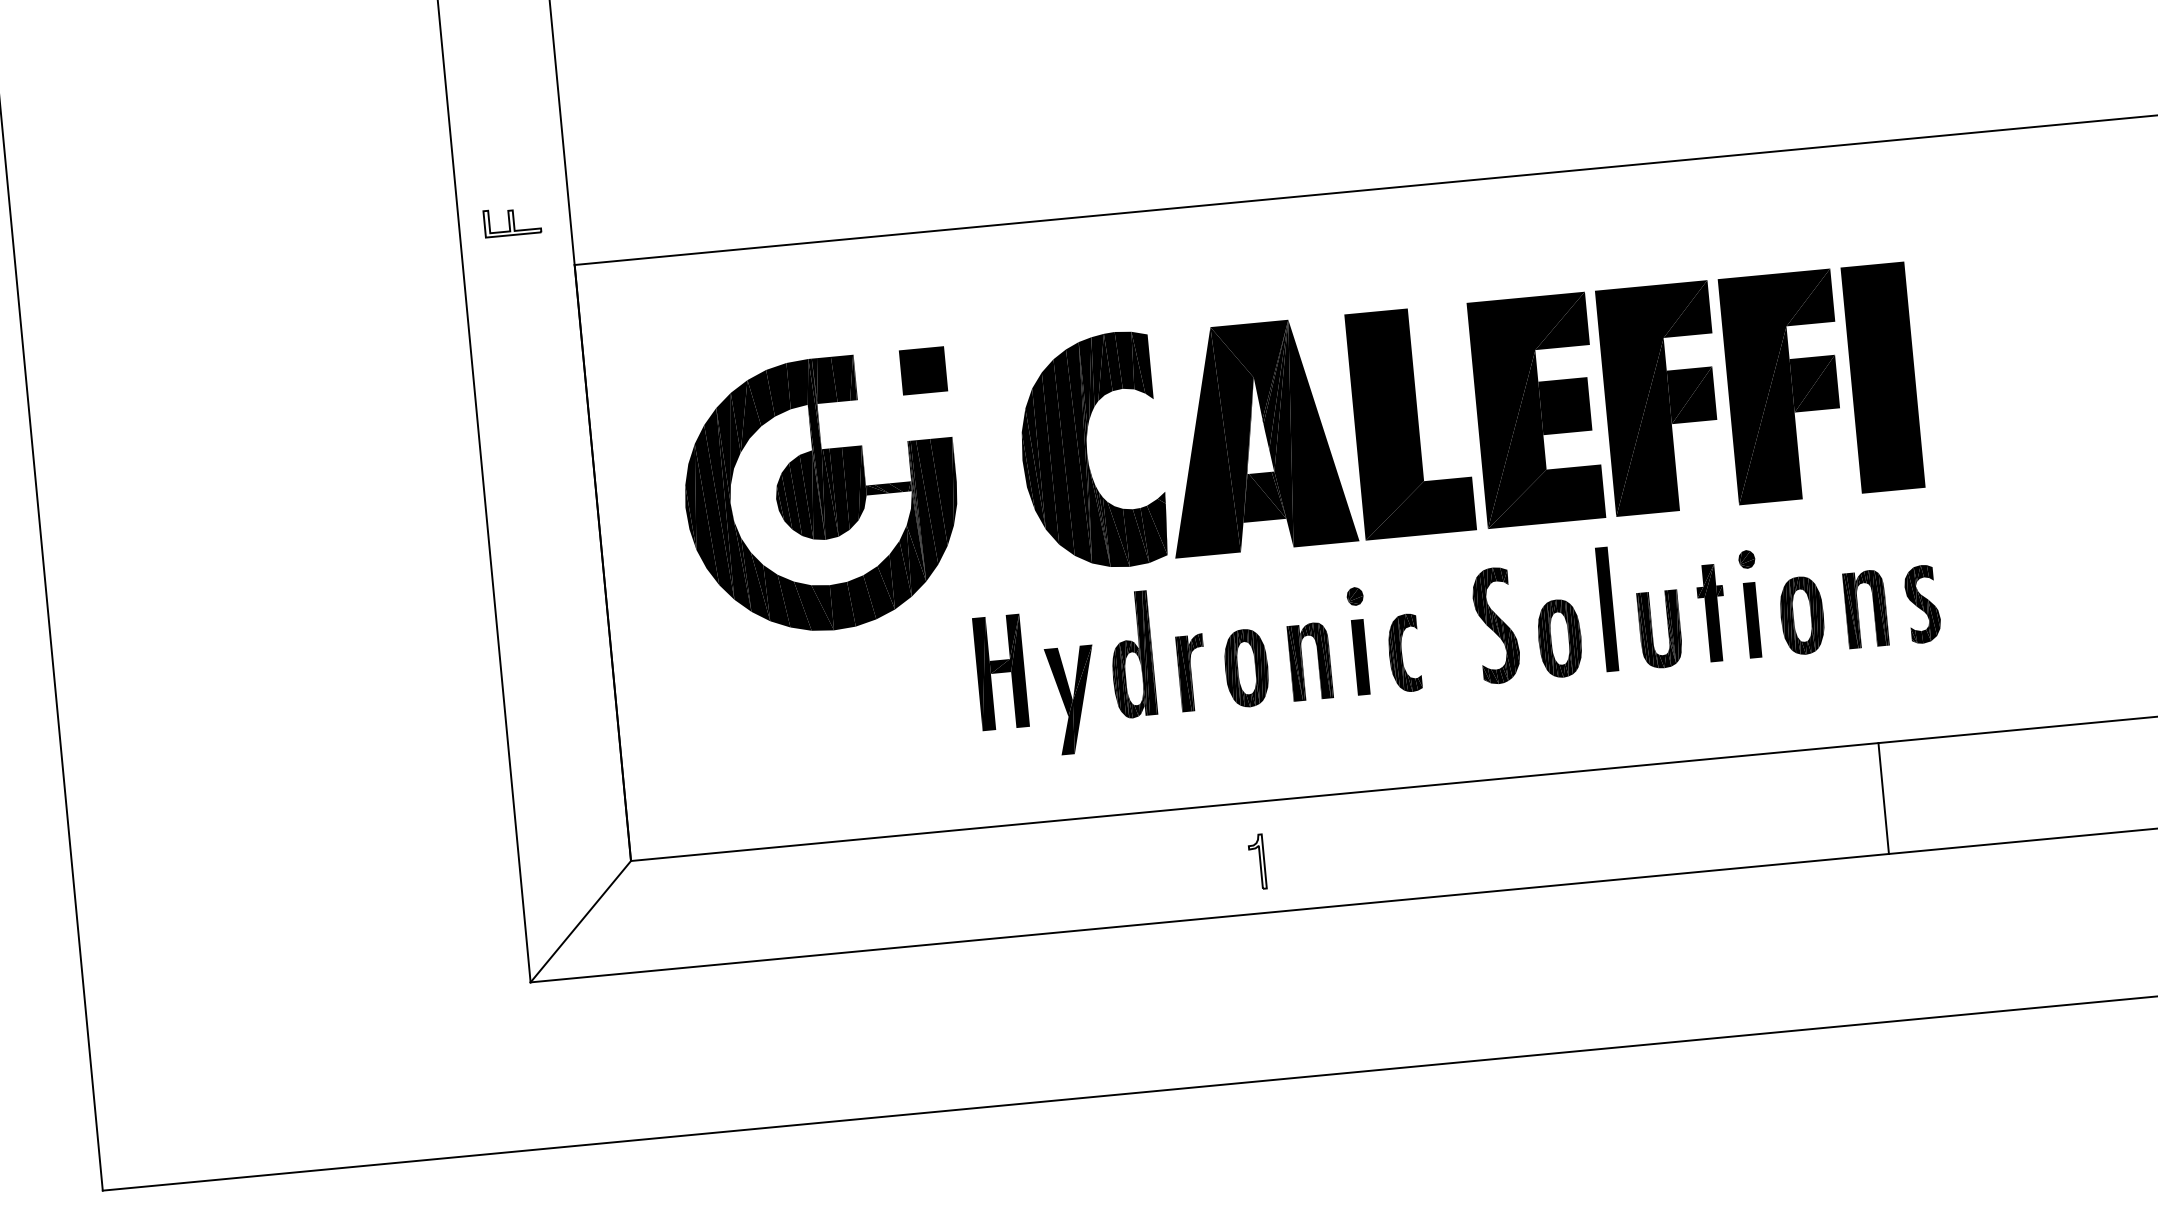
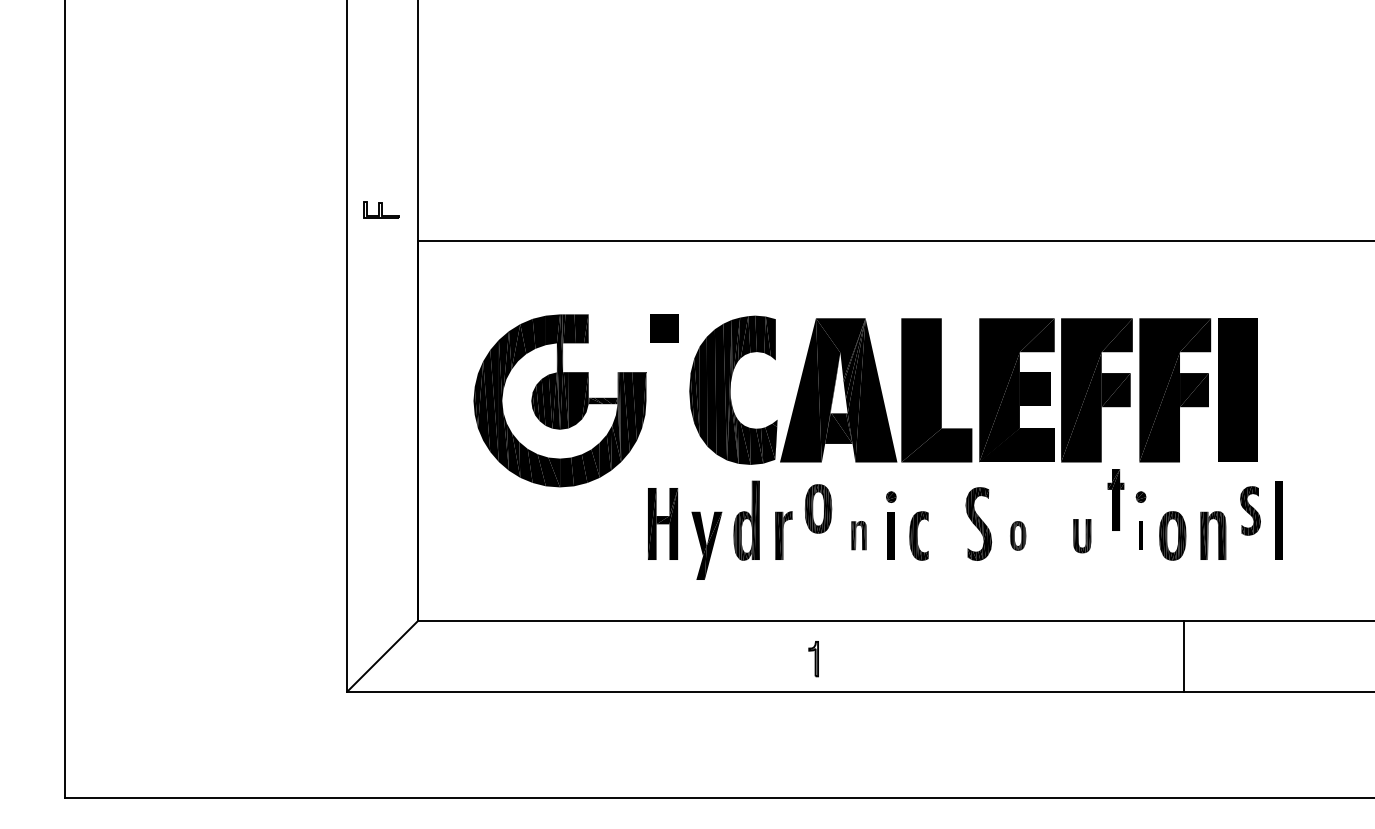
part: (924, 370) -> (664, 328), moved
part: (1922, 603) -> (1250, 510), moved
part: (1606, 609) -> (1278, 520), moved
part: (1711, 612) -> (1115, 499), moved
part: (1751, 619) -> (1140, 535), size x0.6
part: (1660, 628) -> (1082, 535), size x0.7
part: (1558, 637) -> (1017, 535), size x0.6
part: (1309, 661) -> (858, 535), size x0.6
part: (1246, 667) -> (818, 508), moved
line: (1884, 798) -> (1184, 656), moved

